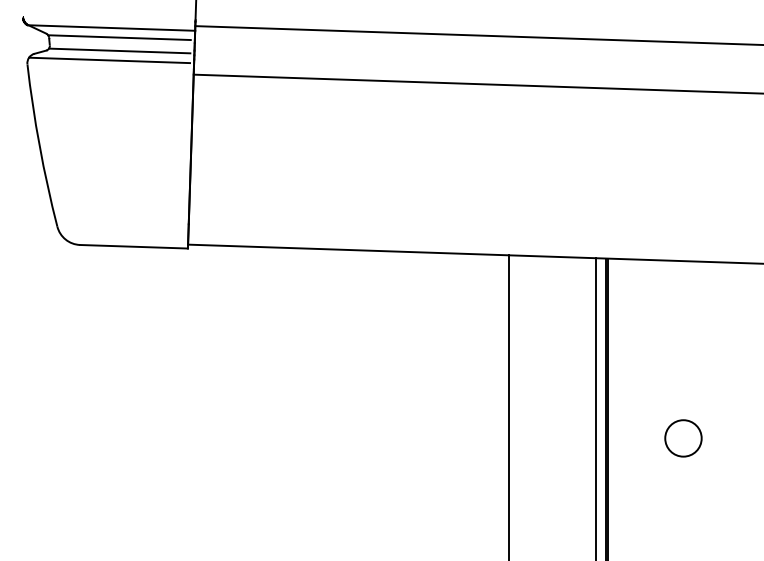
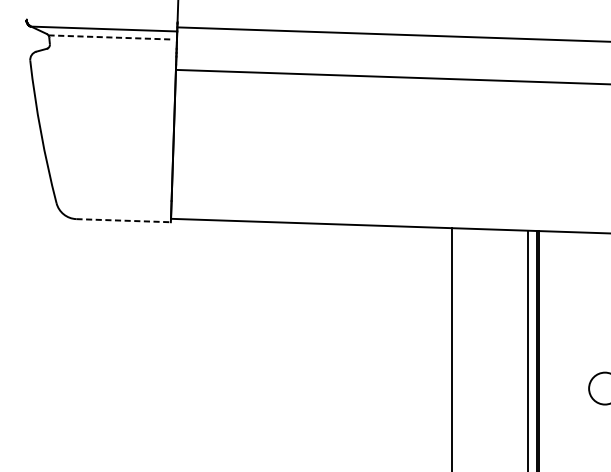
line: (120, 37) -> (111, 37), solid -> dashed
line: (119, 50) -> (110, 48), removed
line: (109, 60) -> (102, 57), removed
line: (134, 246) -> (124, 220), solid -> dashed

